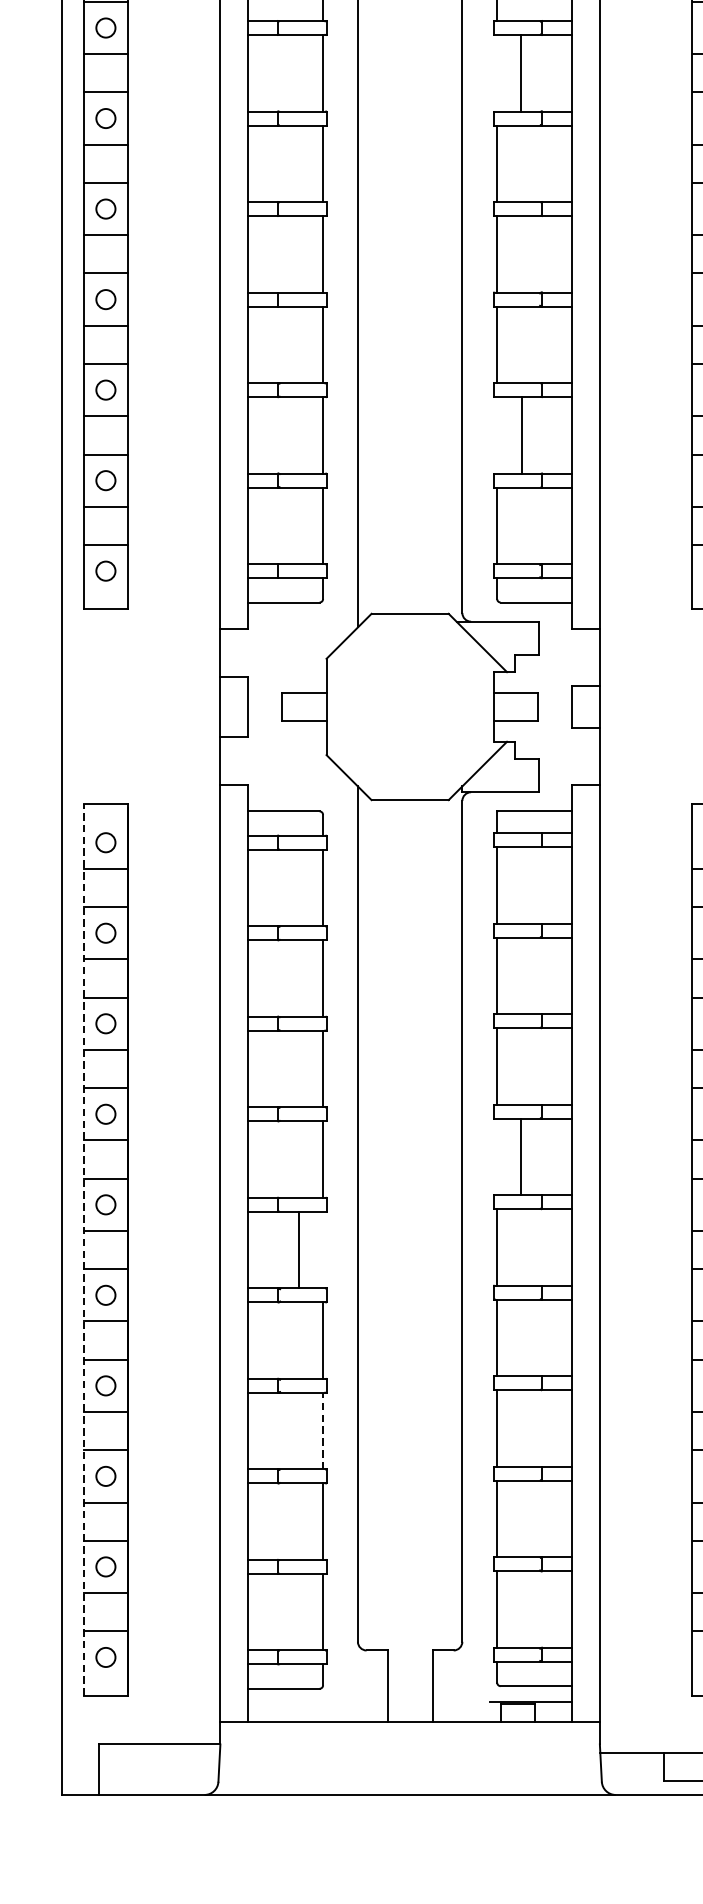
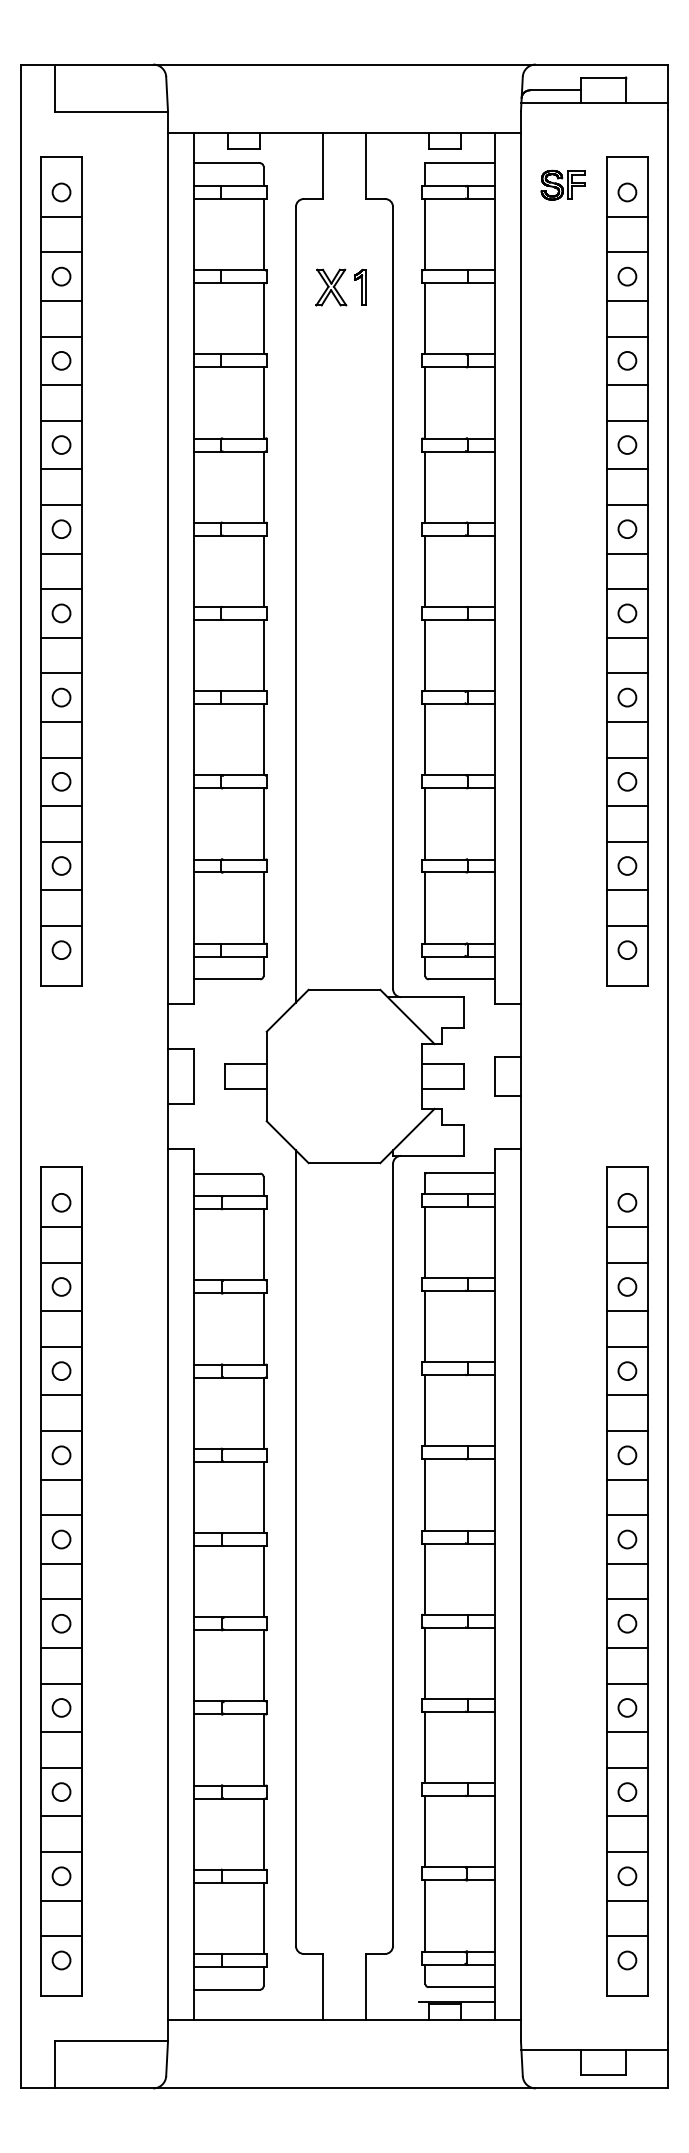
line: (520, 72) -> (425, 486), moved
line: (521, 434) -> (425, 823), moved
line: (520, 1156) -> (425, 1494), moved
line: (83, 1249) -> (40, 1581), dashed -> solid
line: (299, 1249) -> (263, 1581), moved
line: (323, 1431) -> (263, 1750), dashed -> solid

